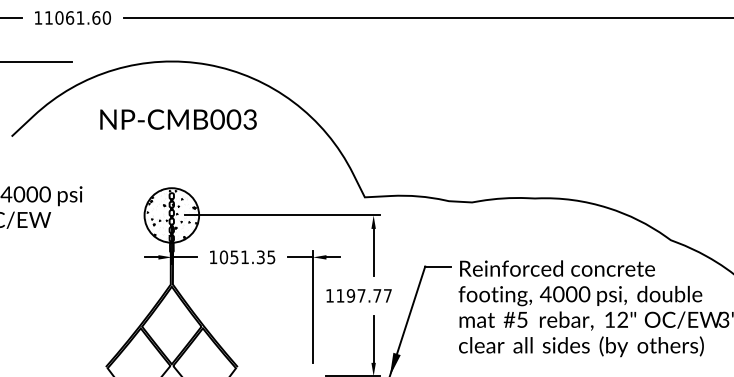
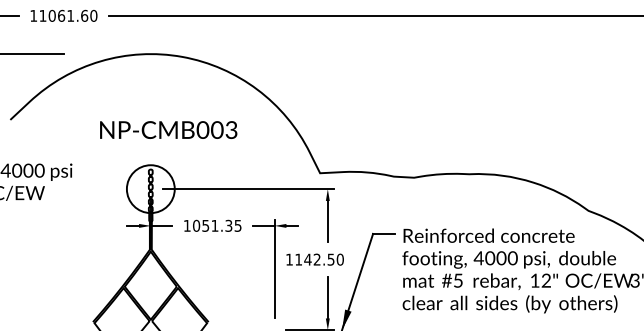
text: (178, 118) -> (168, 129), moved
hatch: (171, 215) -> (150, 189), removed
text: (368, 295) -> (323, 259), 1197.77 -> 1142.50

